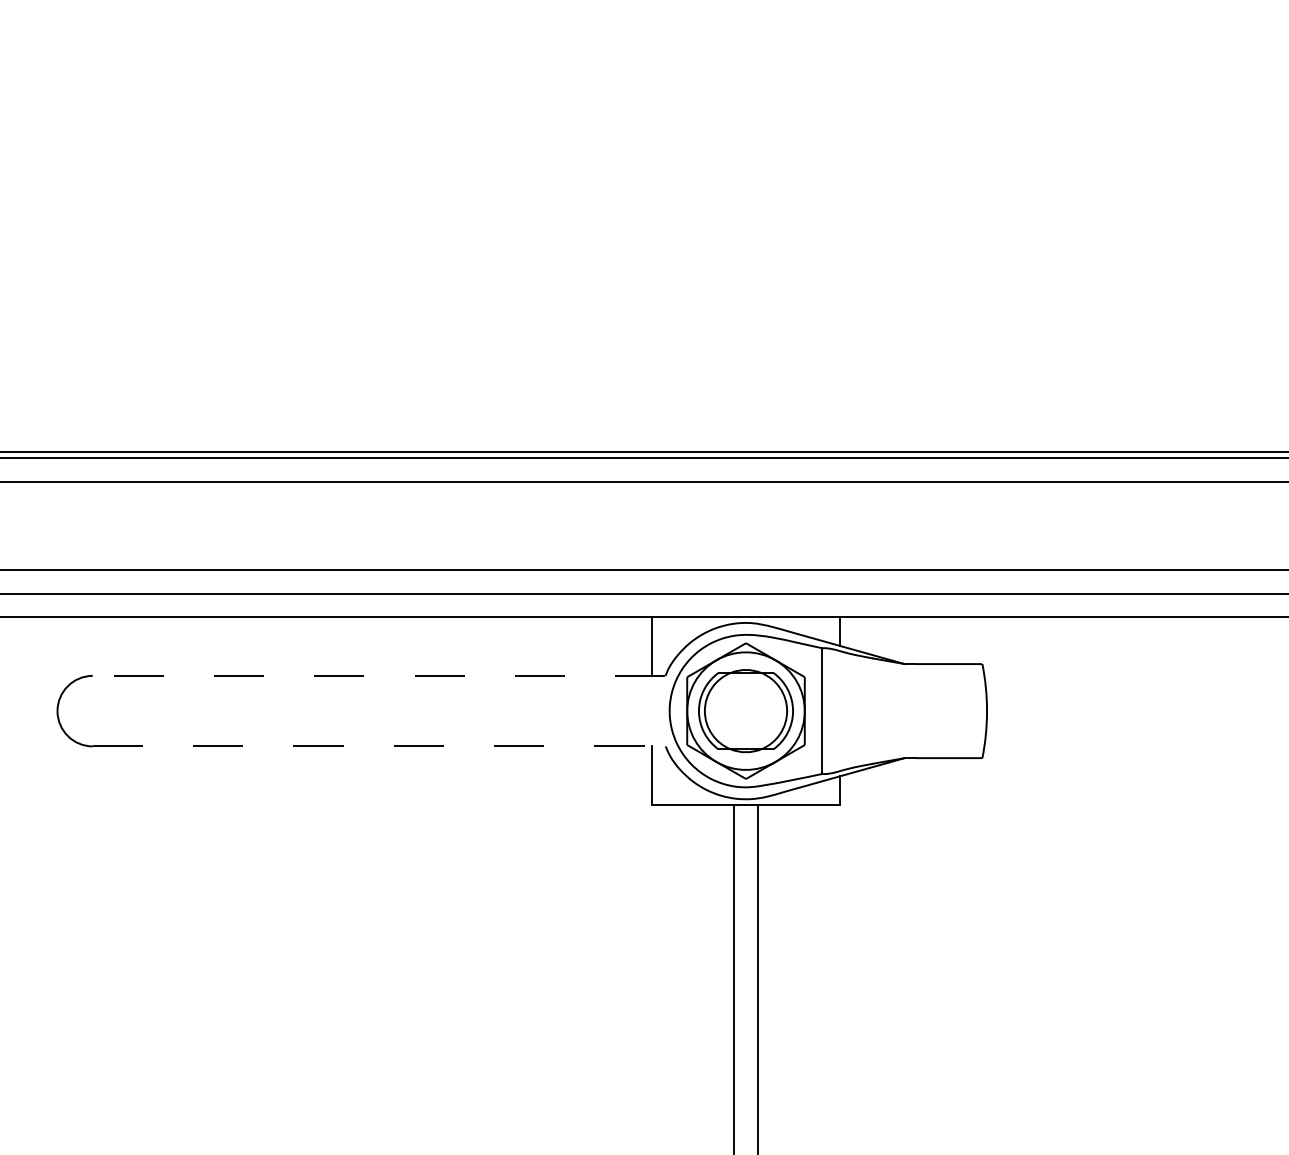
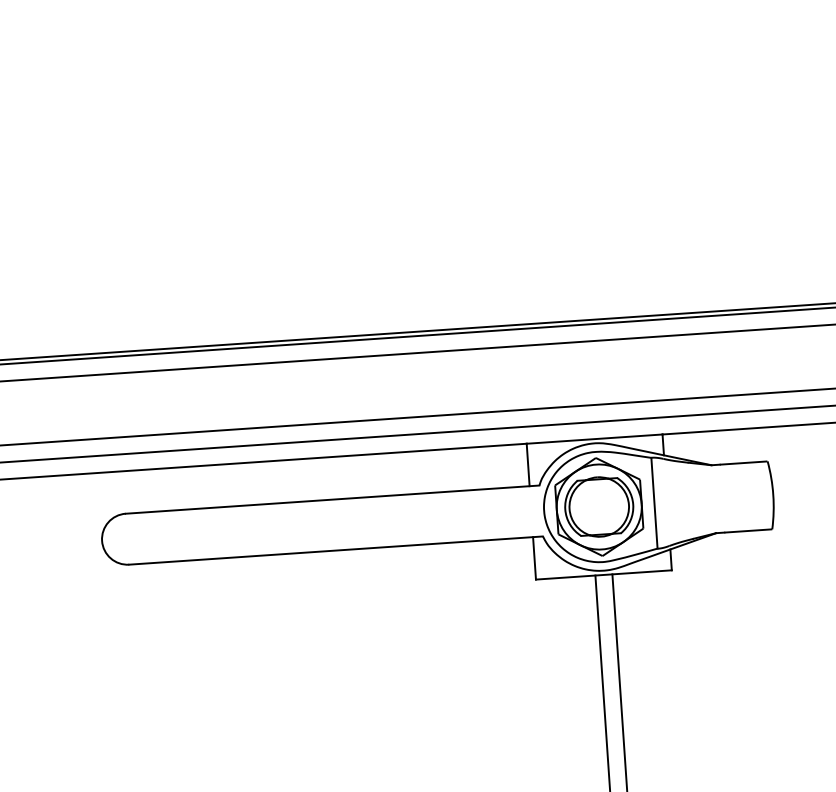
line: (378, 675) -> (332, 499), dashed -> solid
line: (379, 746) -> (336, 550), dashed -> solid

